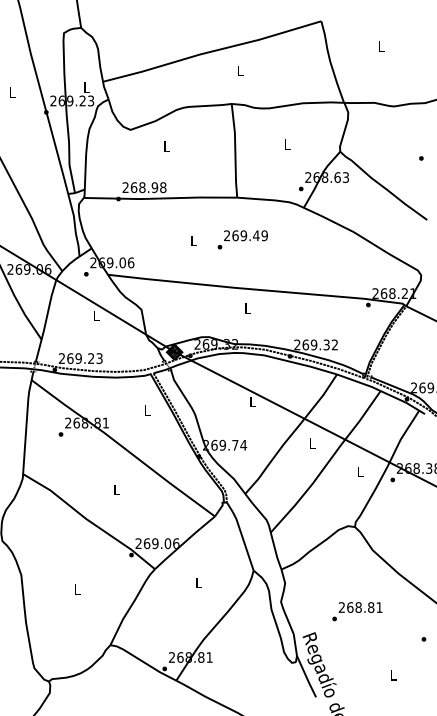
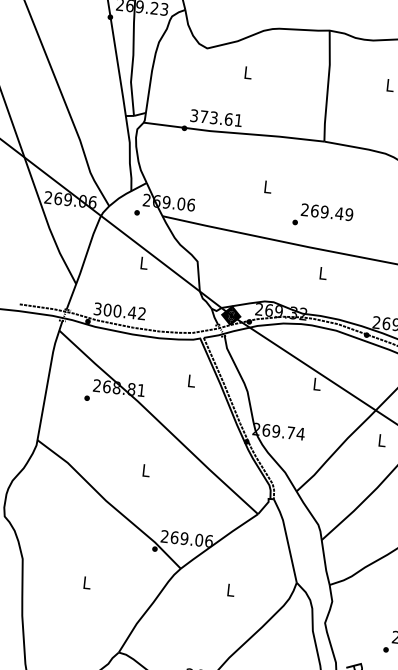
text: (144, 187) -> (216, 117), 268.98 -> 373.61
text: (242, 239) -> (322, 216), moved
text: (80, 358) -> (119, 311), 269.23 -> 300.42

